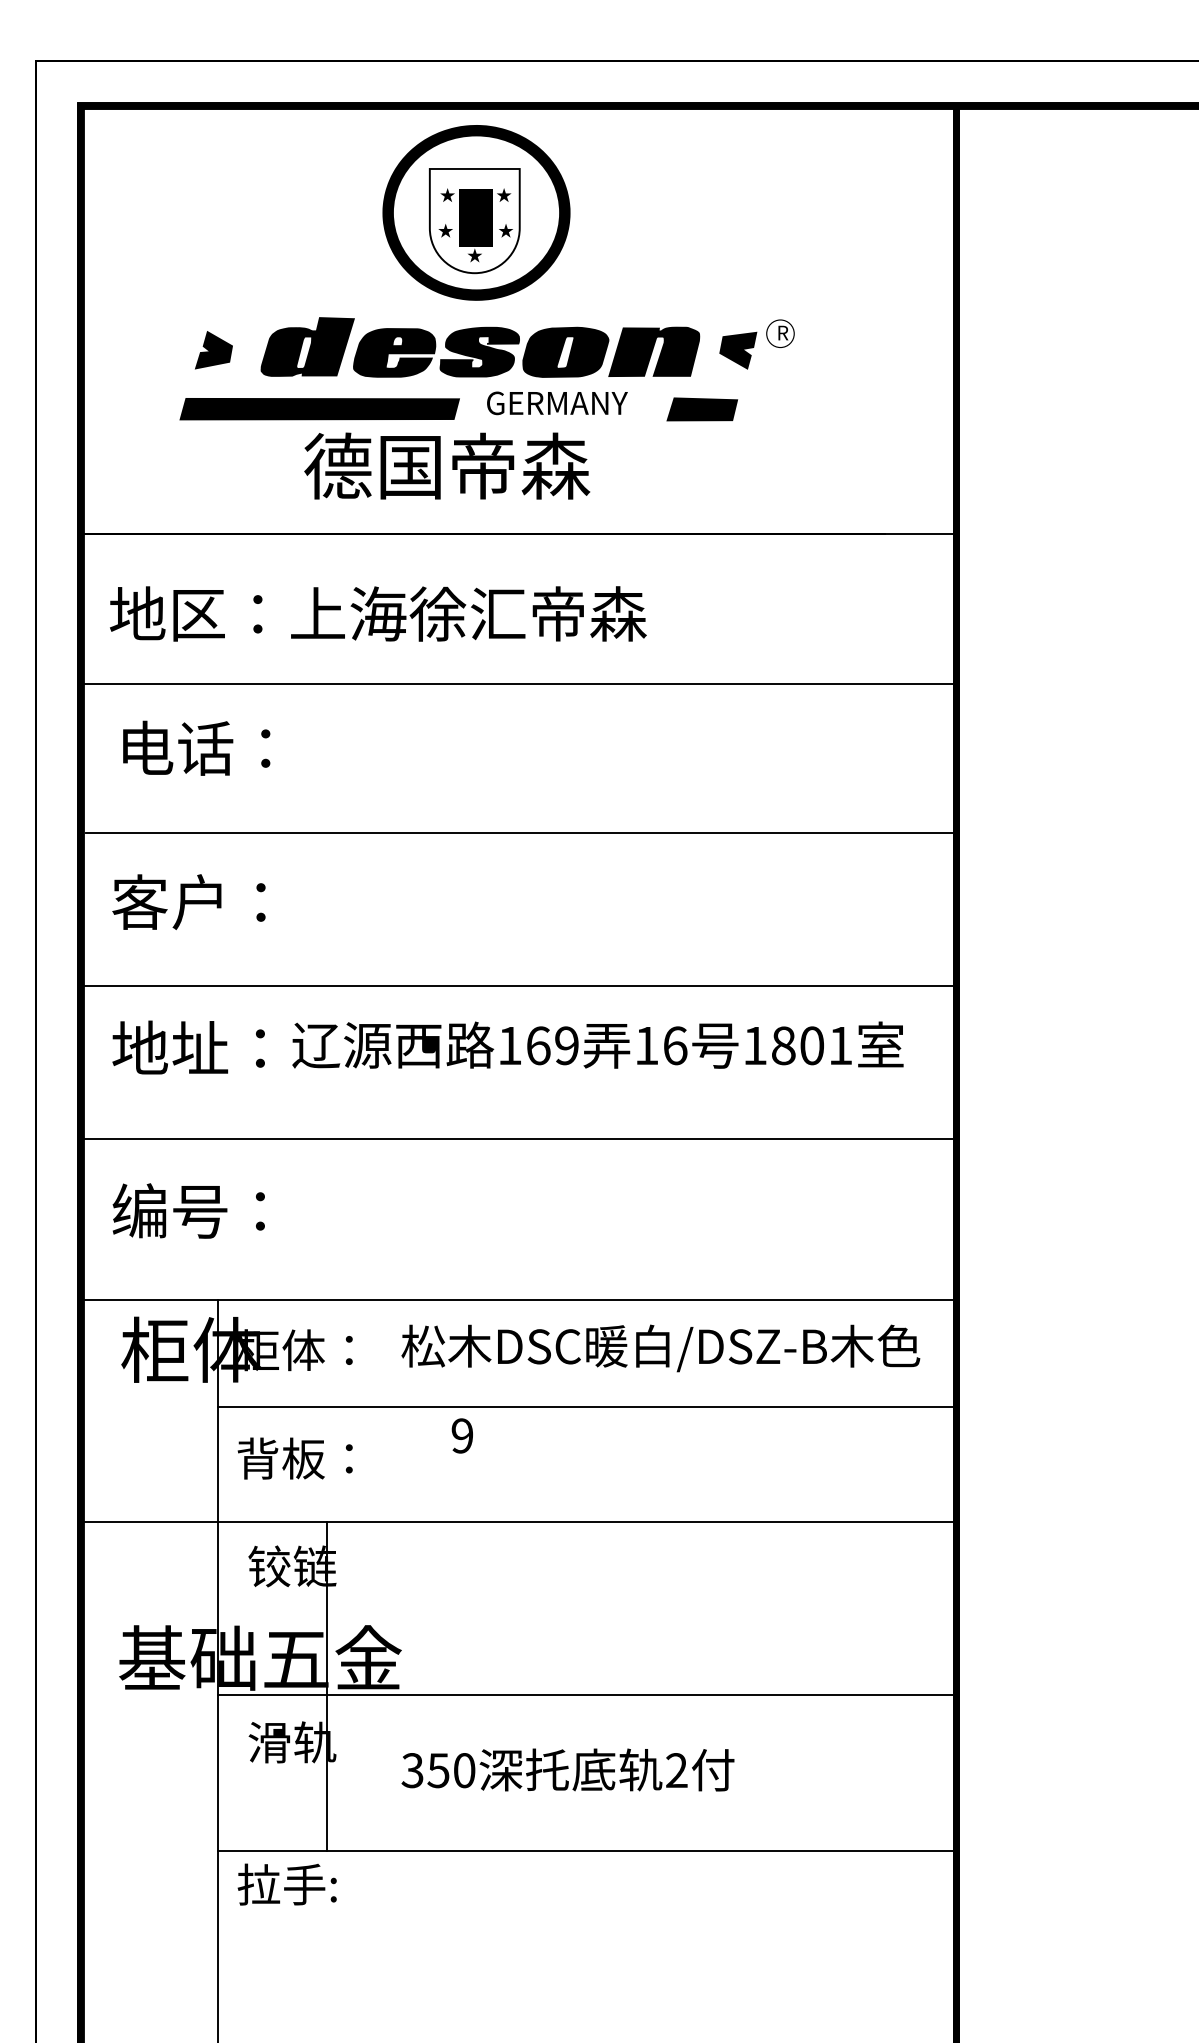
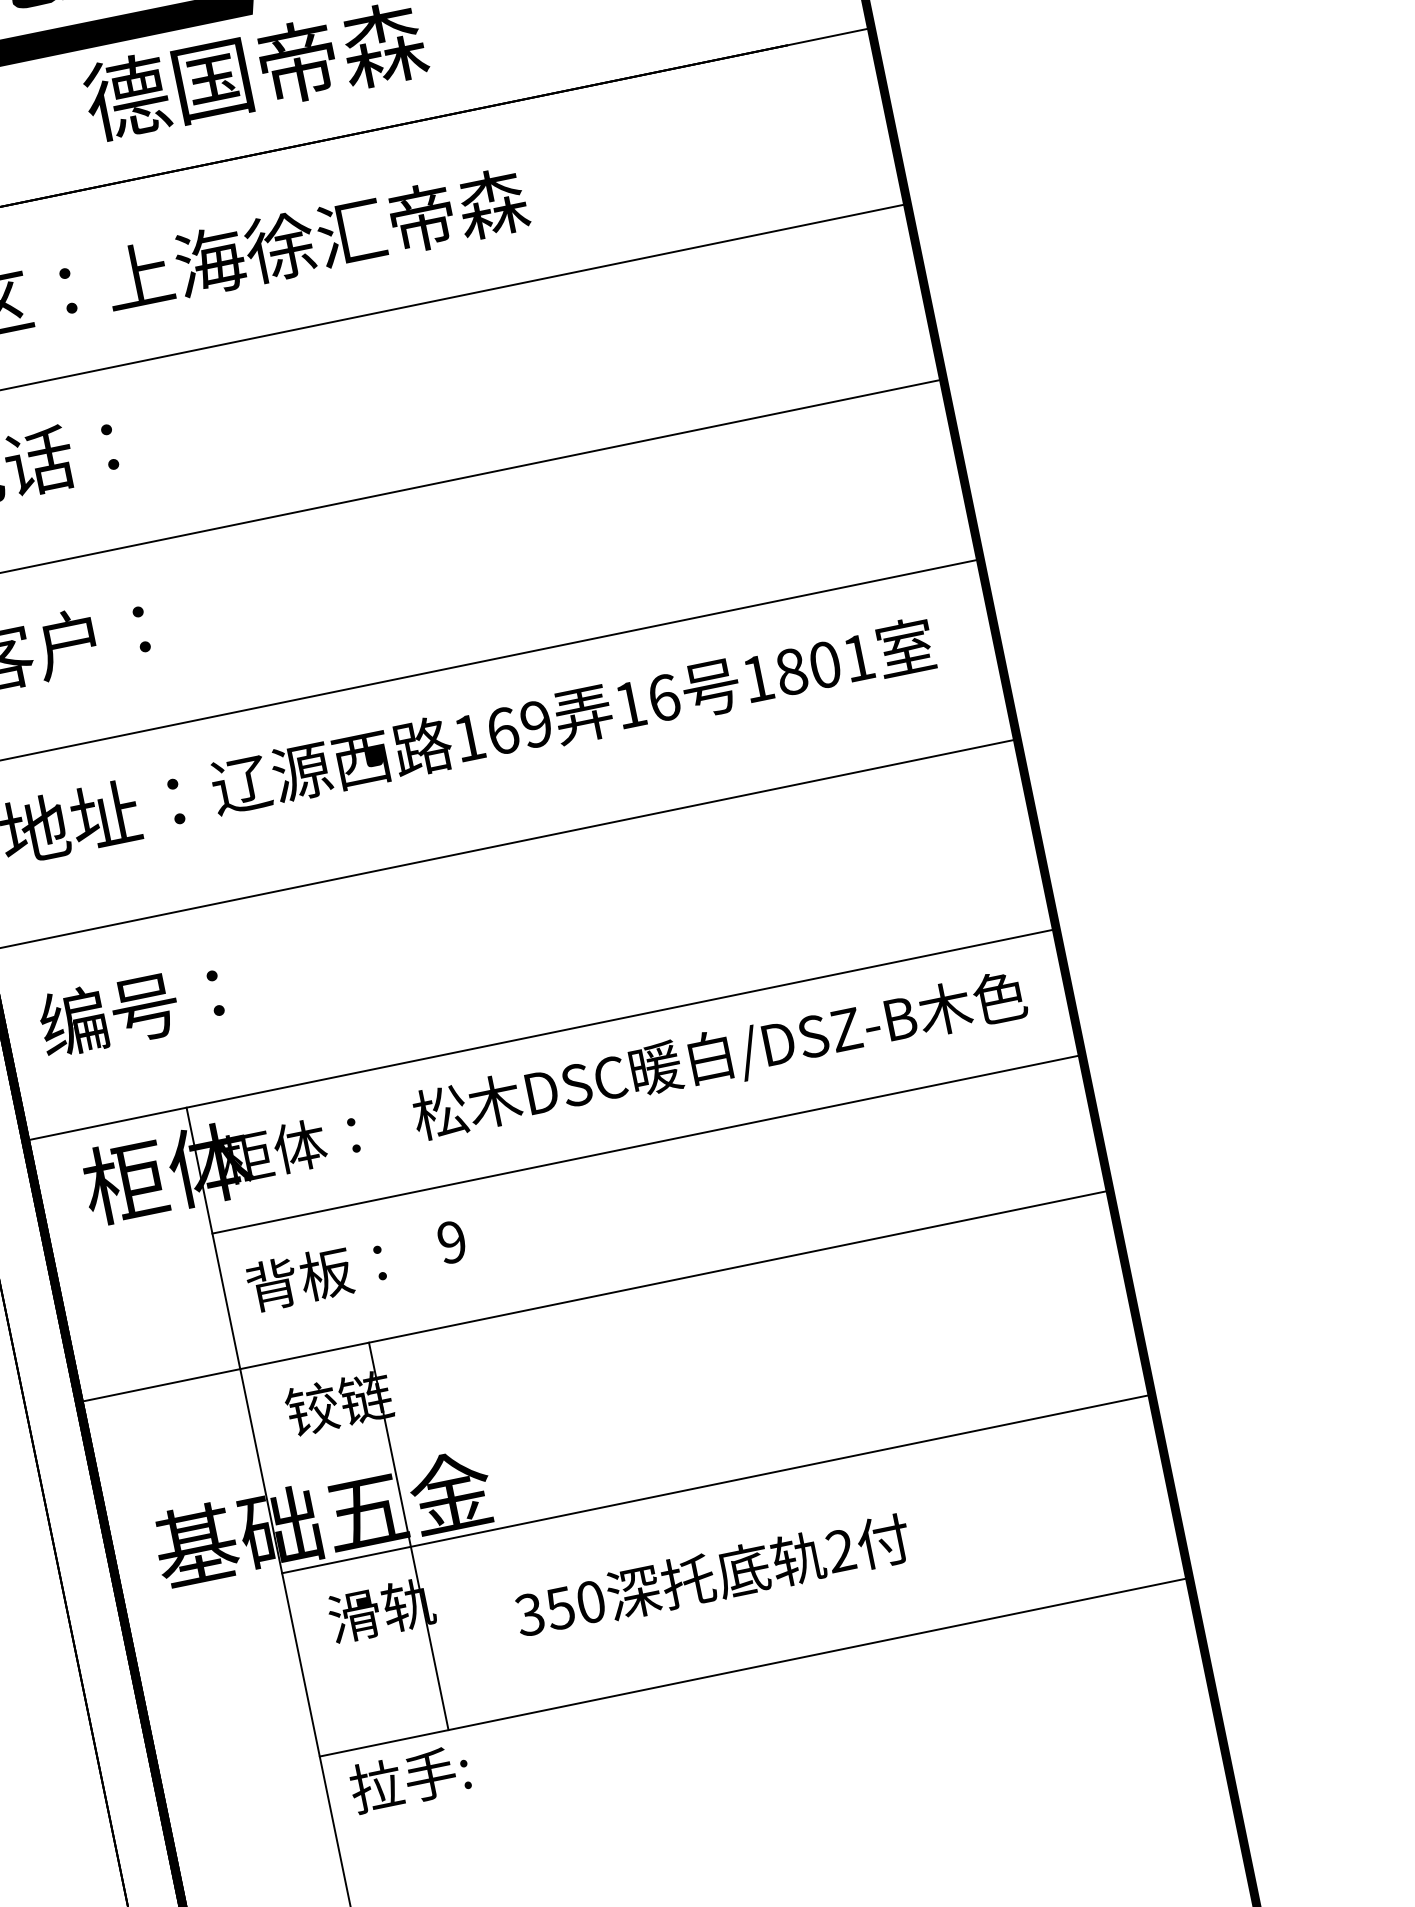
text: (461, 1435) -> (450, 1241), moved

